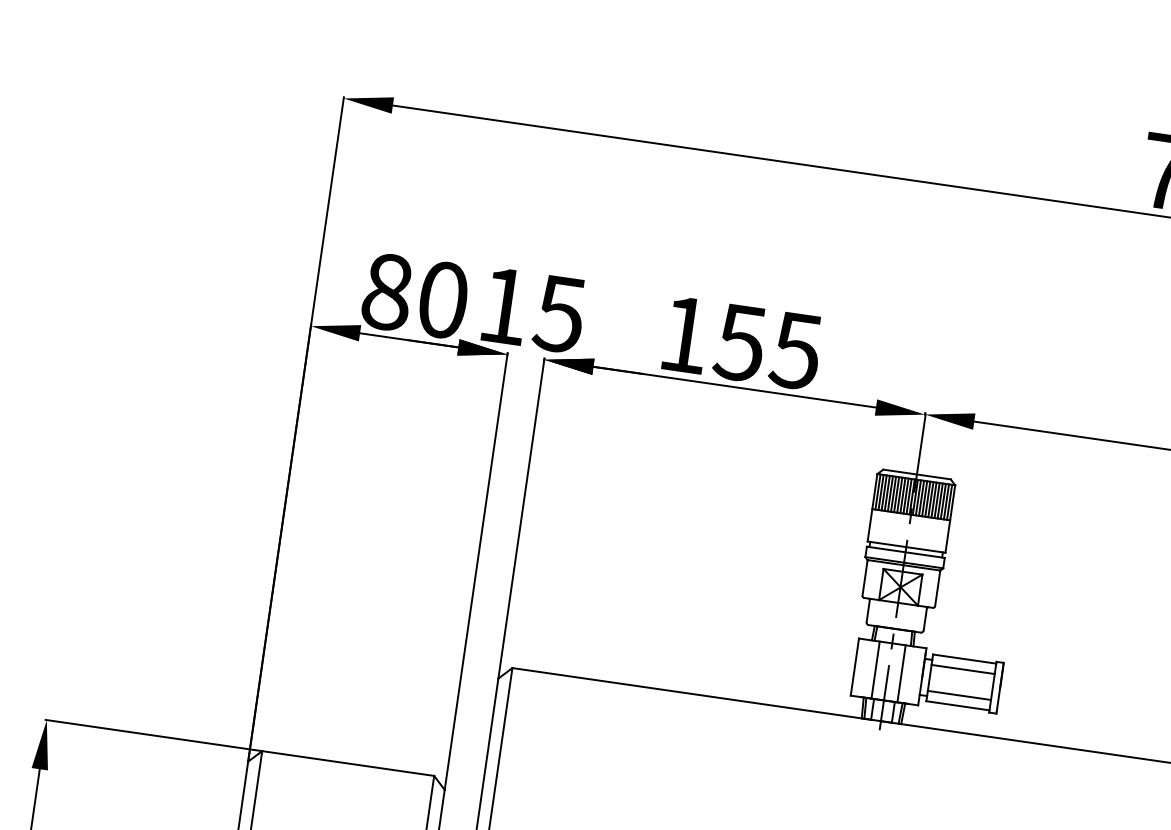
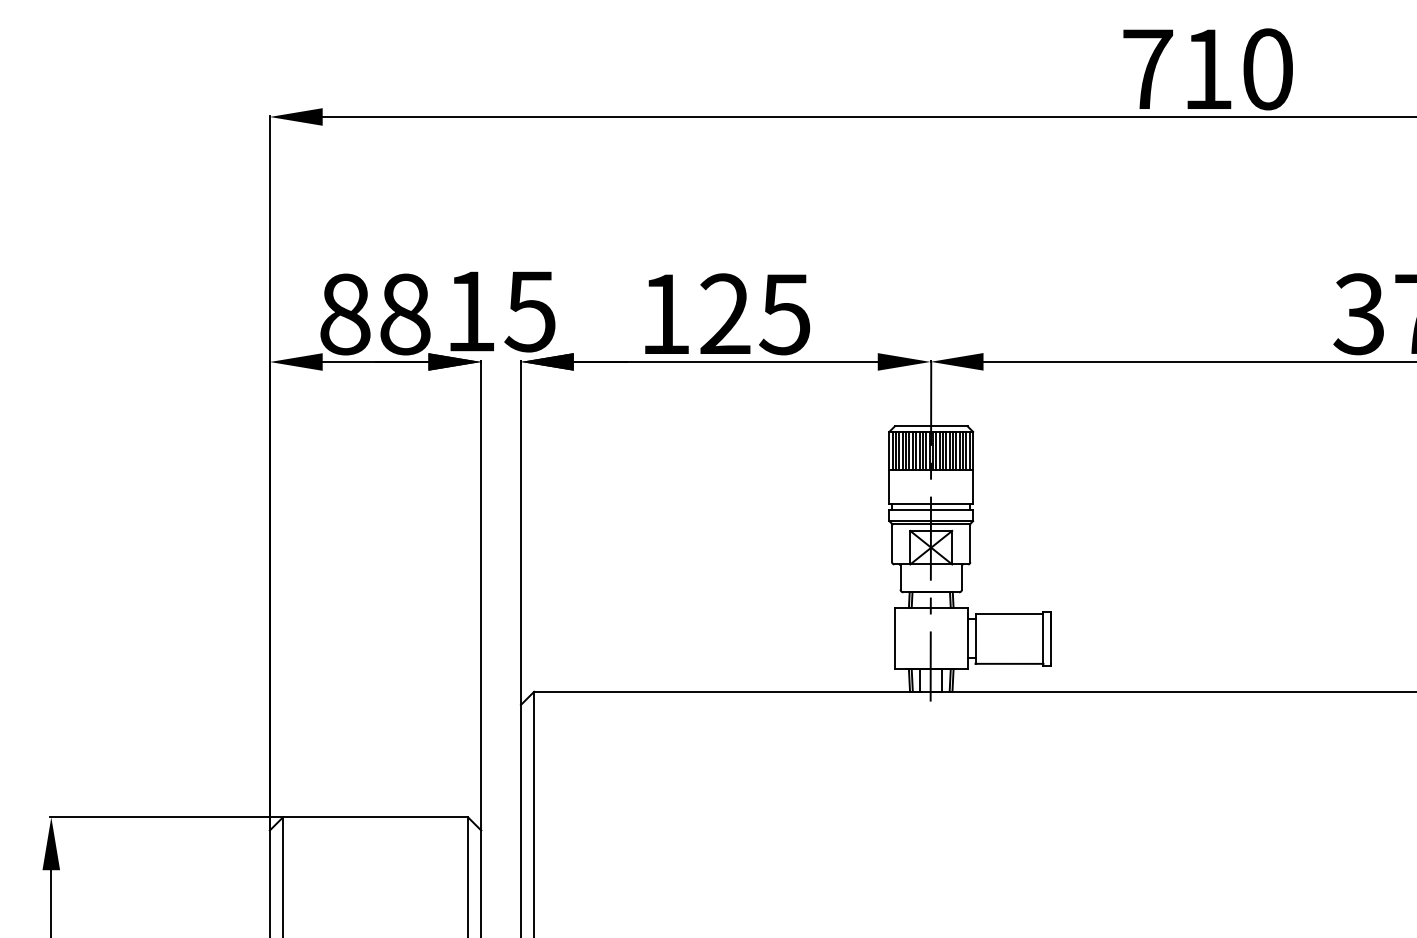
text: (443, 300) -> (405, 314), 80 -> 88
text: (739, 342) -> (724, 314), 155 -> 125
line: (875, 669) -> (917, 638), removed
line: (963, 669) -> (1009, 624), removed
line: (901, 673) -> (945, 638), removed
line: (959, 695) -> (1009, 652), removed

